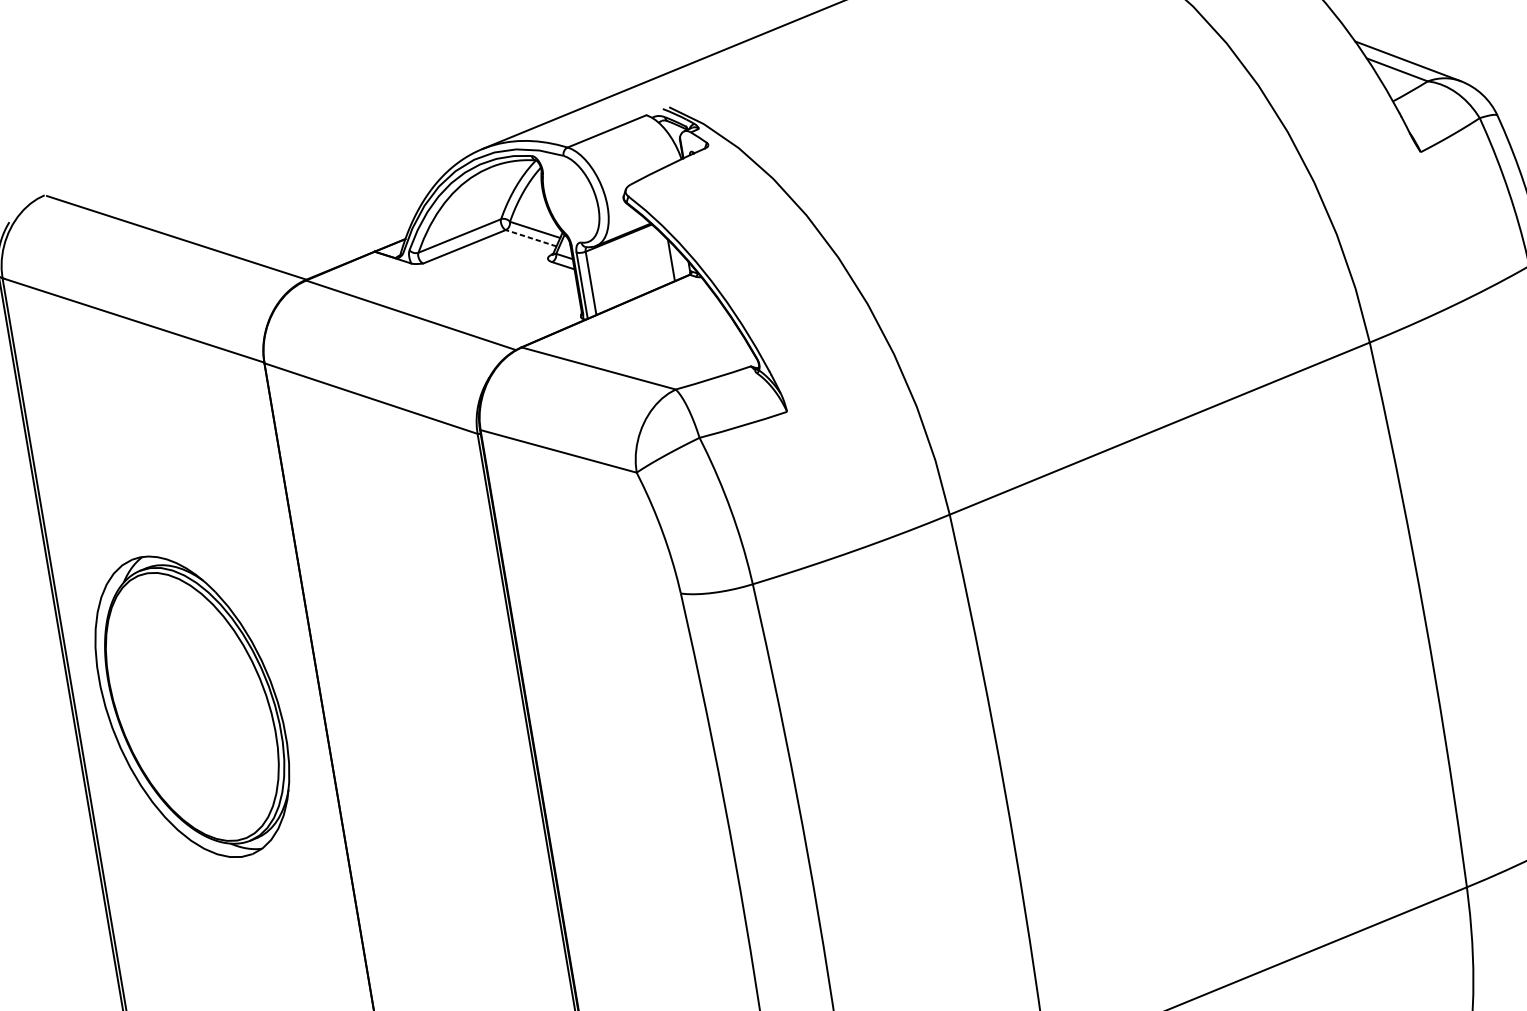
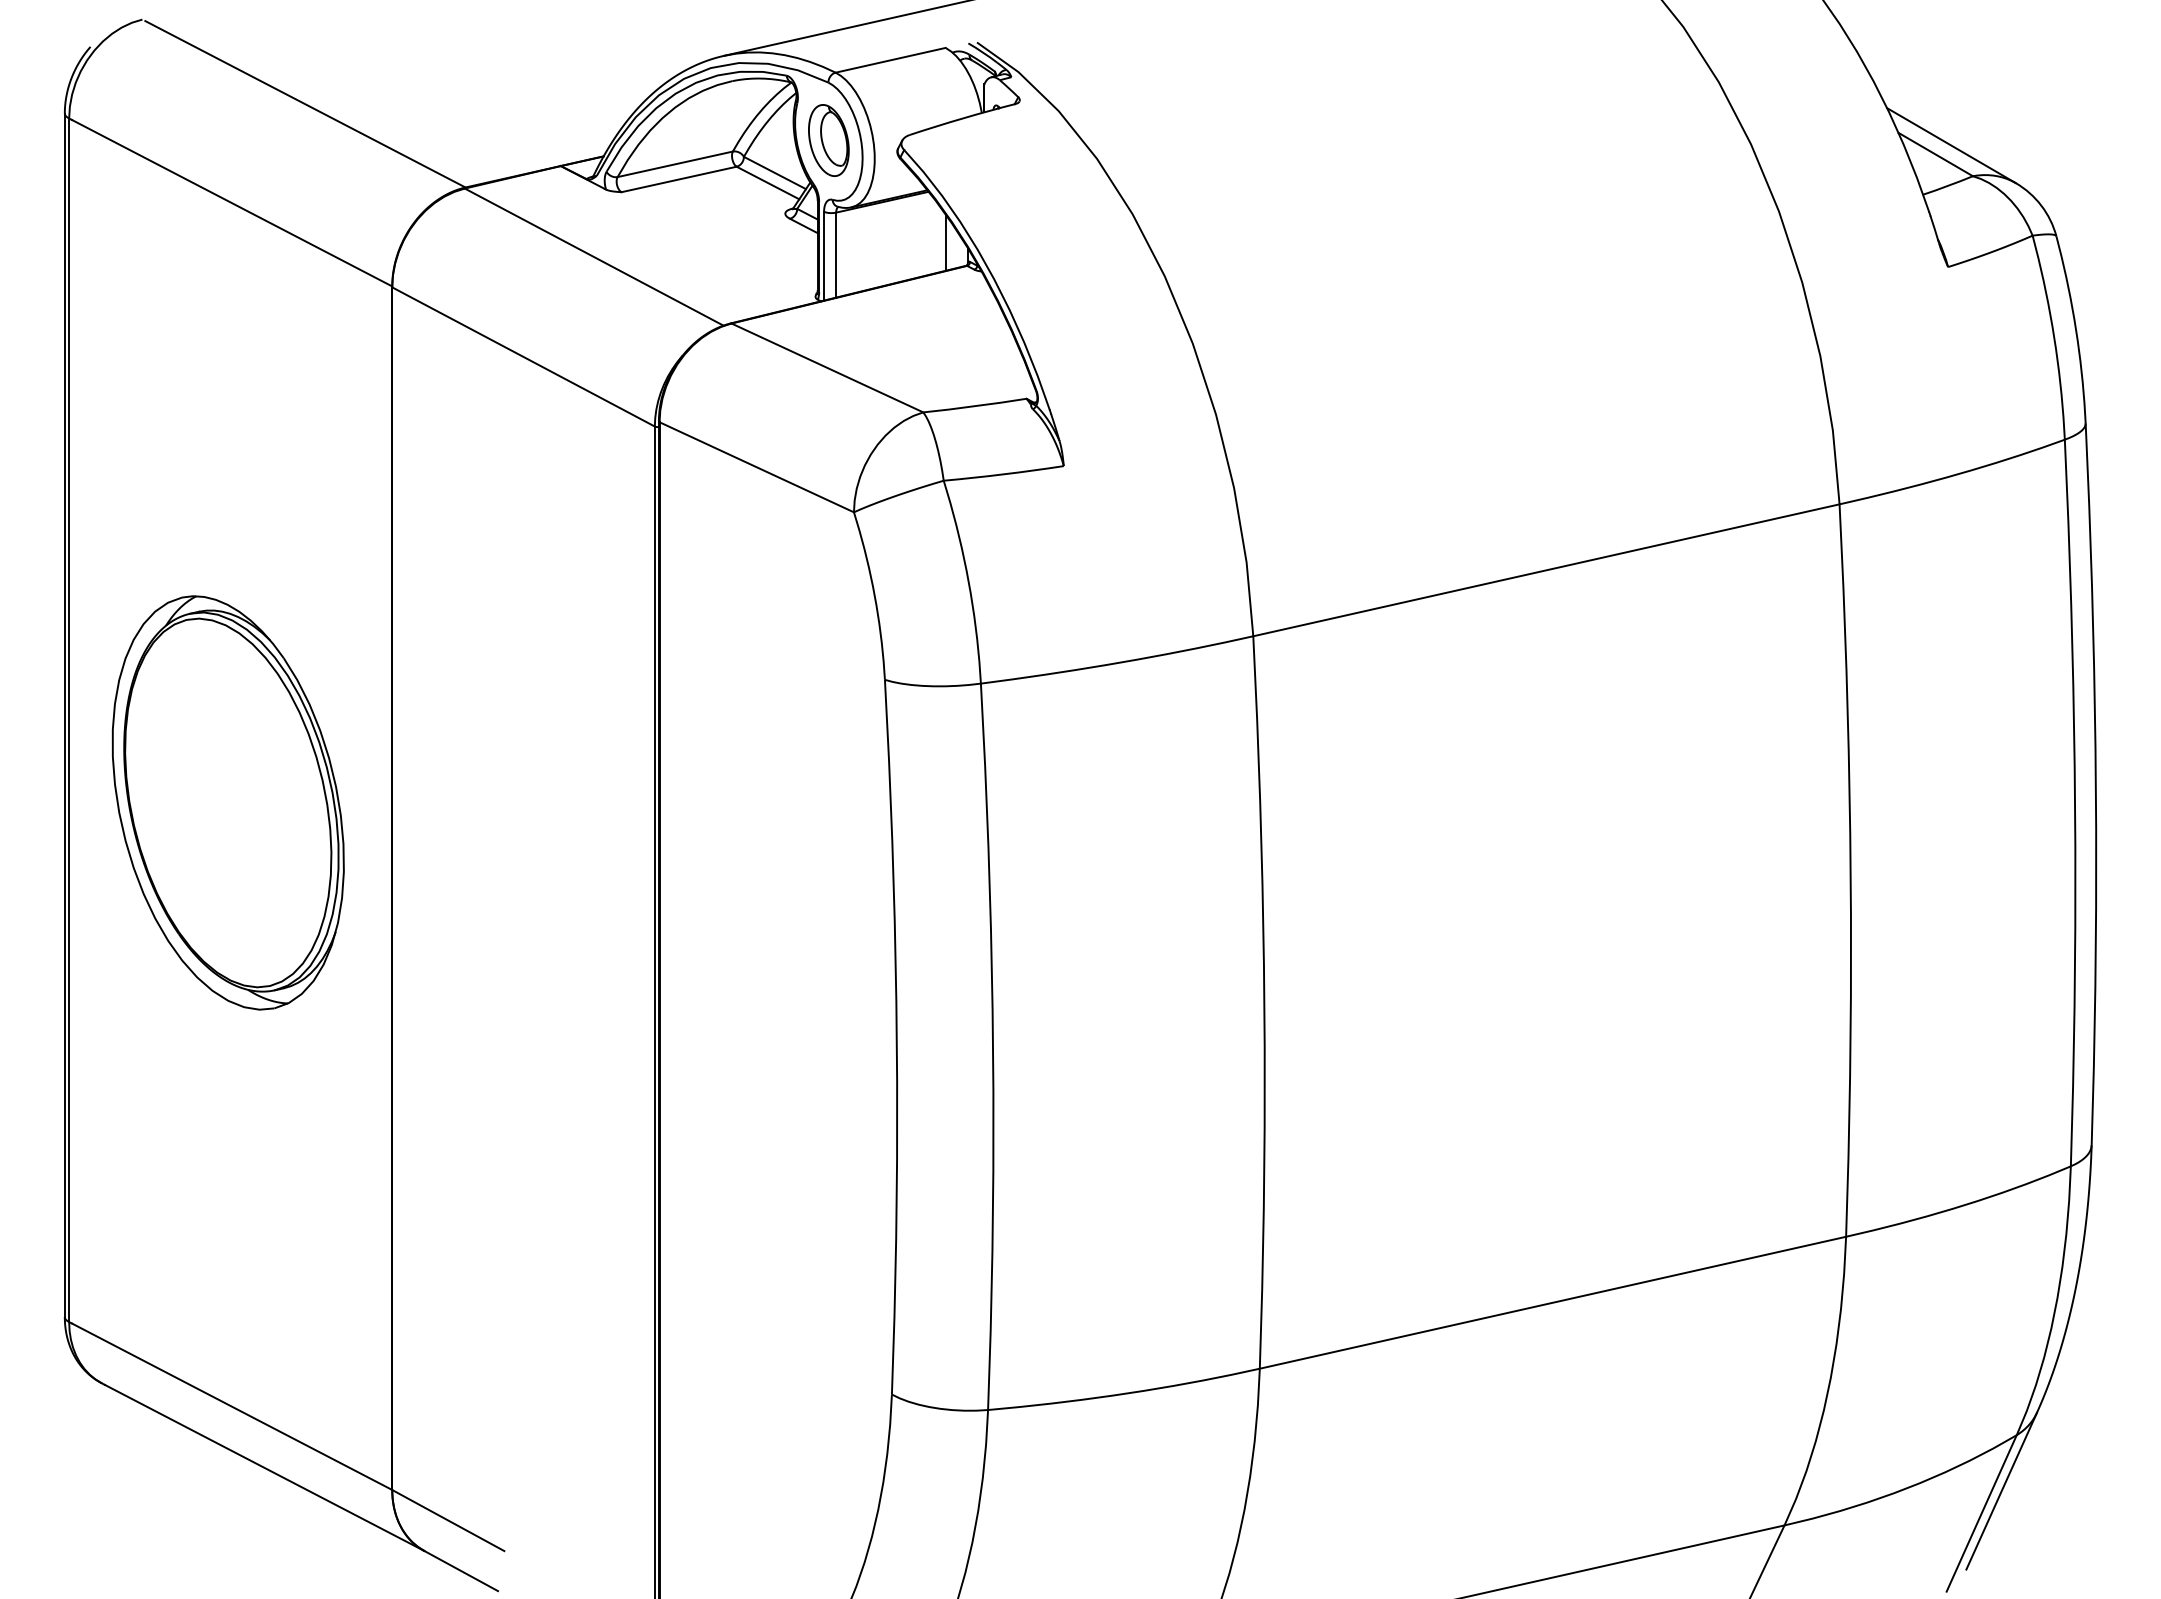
part: (570, 198) -> (828, 140), added
line: (530, 237) -> (767, 182), dashed -> solid
part: (191, 706) -> (227, 802), moved

